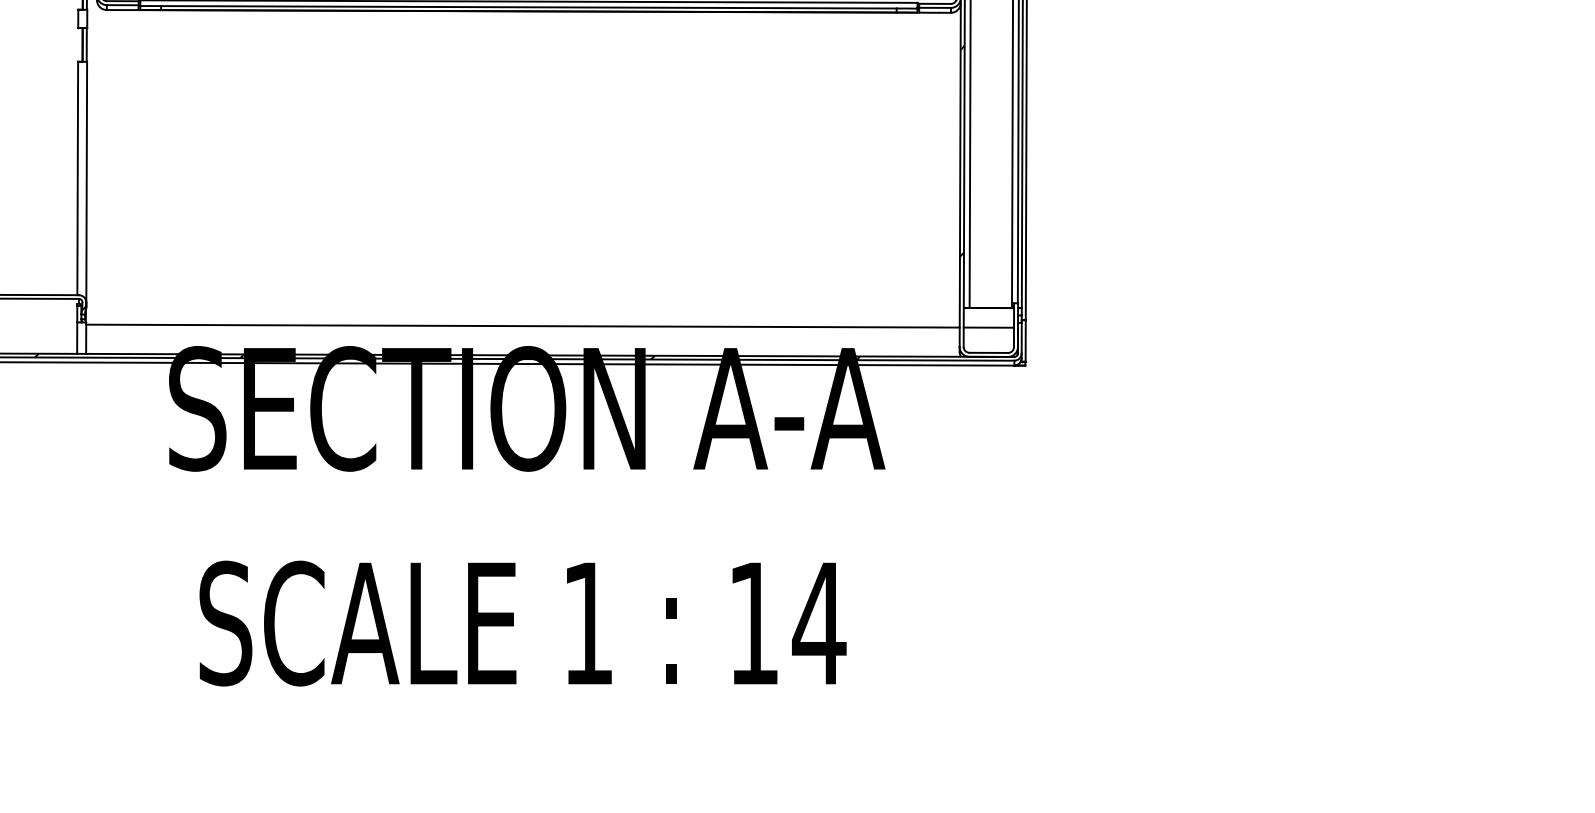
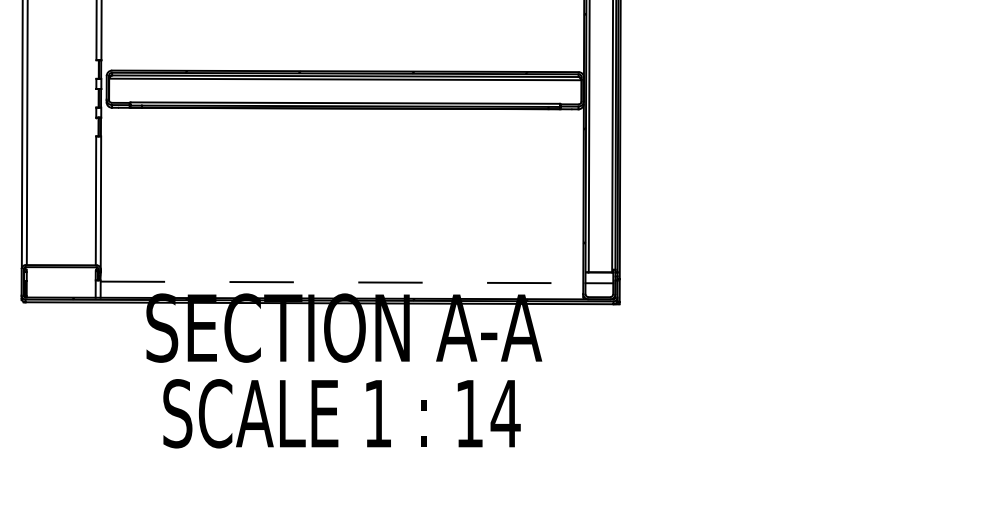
line: (523, 326) -> (342, 282), solid -> dashed
text: (522, 623) -> (341, 413), moved

